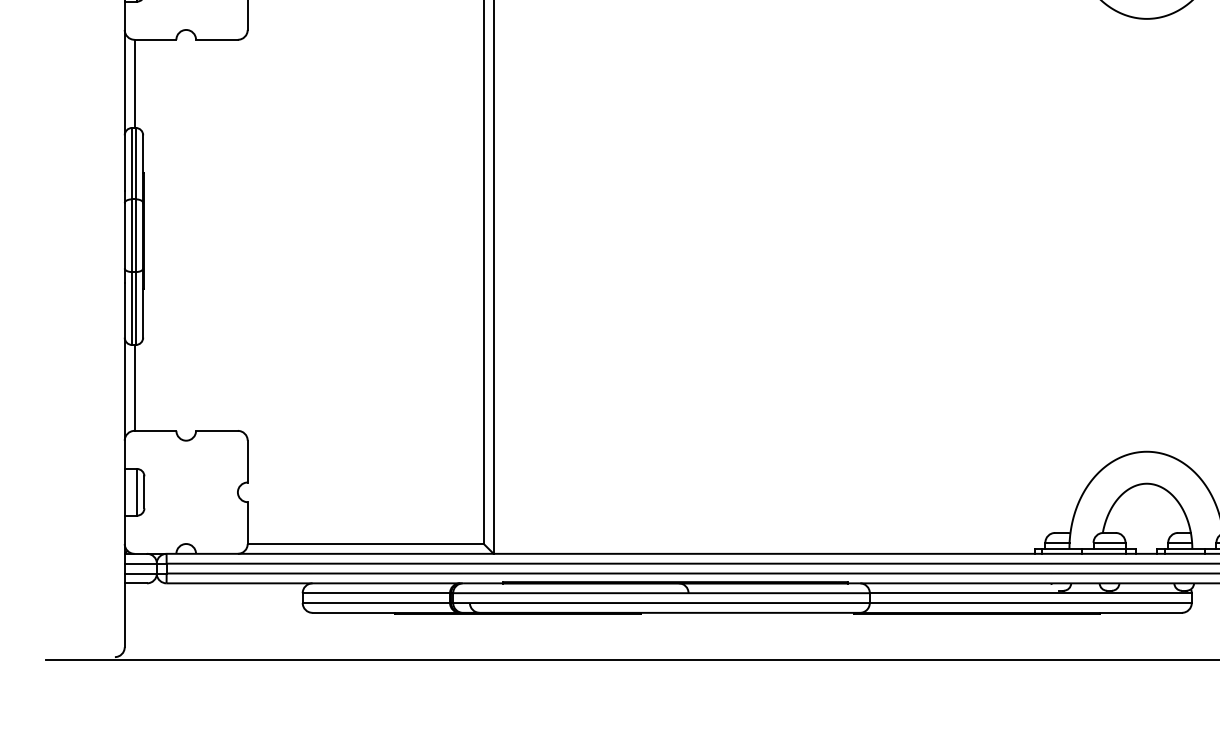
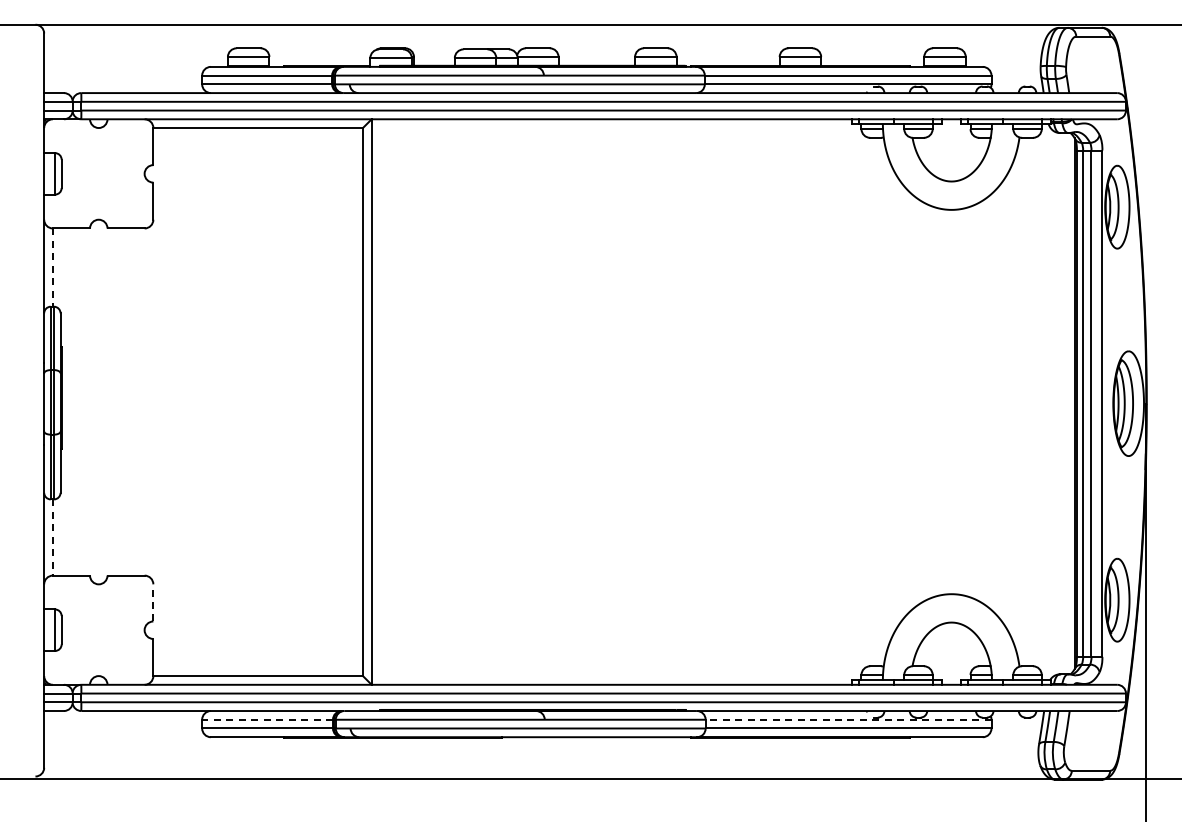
line: (134, 84) -> (52, 268), solid -> dashed
line: (134, 389) -> (52, 538), solid -> dashed
line: (247, 461) -> (153, 602), solid -> dashed
line: (376, 592) -> (267, 719), solid -> dashed
line: (1030, 592) -> (848, 719), solid -> dashed

